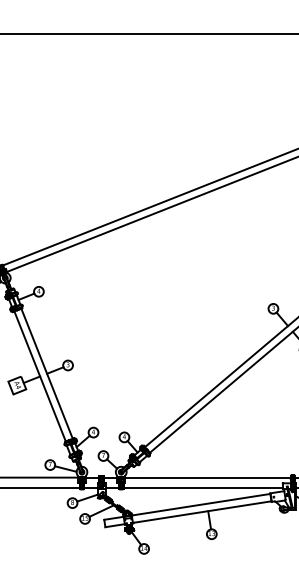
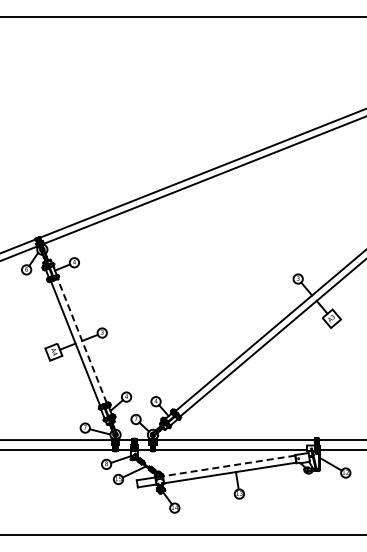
line: (47, 373) -> (82, 340), solid -> dashed
line: (201, 504) -> (229, 465), solid -> dashed

